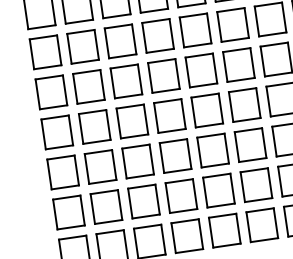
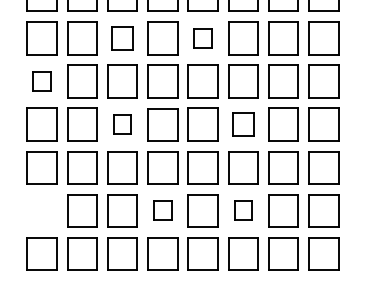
part: (194, 30) -> (202, 38), size x0.6
part: (120, 41) -> (122, 38), size x0.7
part: (50, 92) -> (41, 81), size x0.6
part: (244, 105) -> (243, 124), size x0.7
part: (132, 121) -> (122, 124), size x0.6
part: (256, 185) -> (243, 210), size x0.6
part: (181, 196) -> (162, 210), size x0.6
part: (68, 212) -> (41, 210), removed

